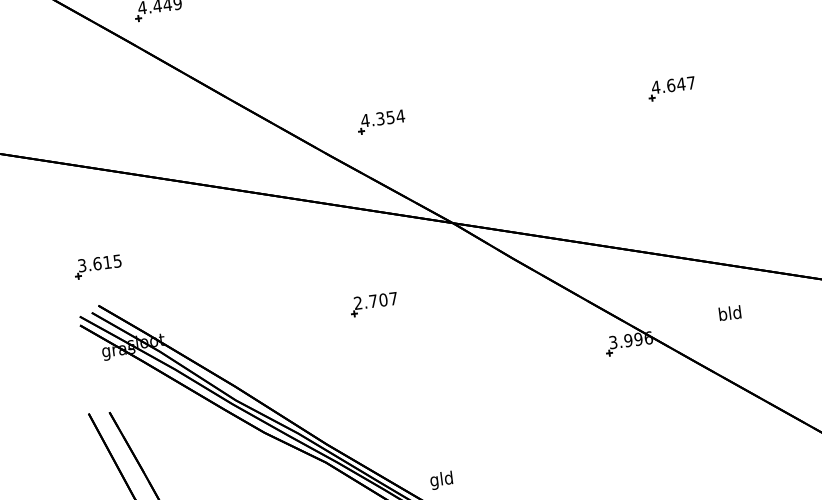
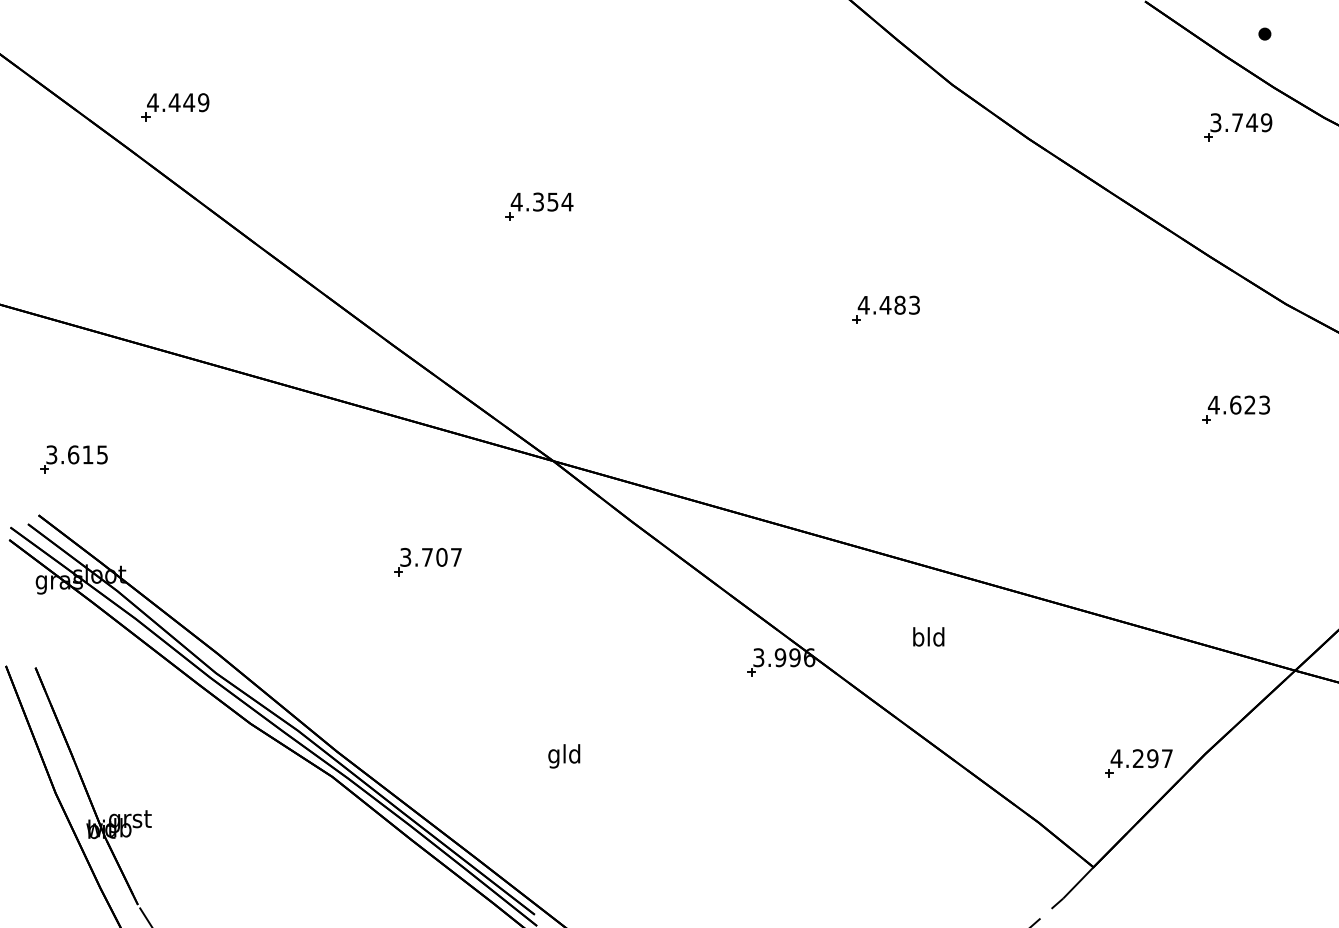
text: (680, 83) -> (899, 304), 4.647 -> 4.483
part: (381, 121) -> (539, 206), moved
part: (97, 266) -> (73, 459), moved
text: (358, 303) -> (405, 557), 2.707 -> 3.707
text: (441, 480) -> (564, 756), moved

